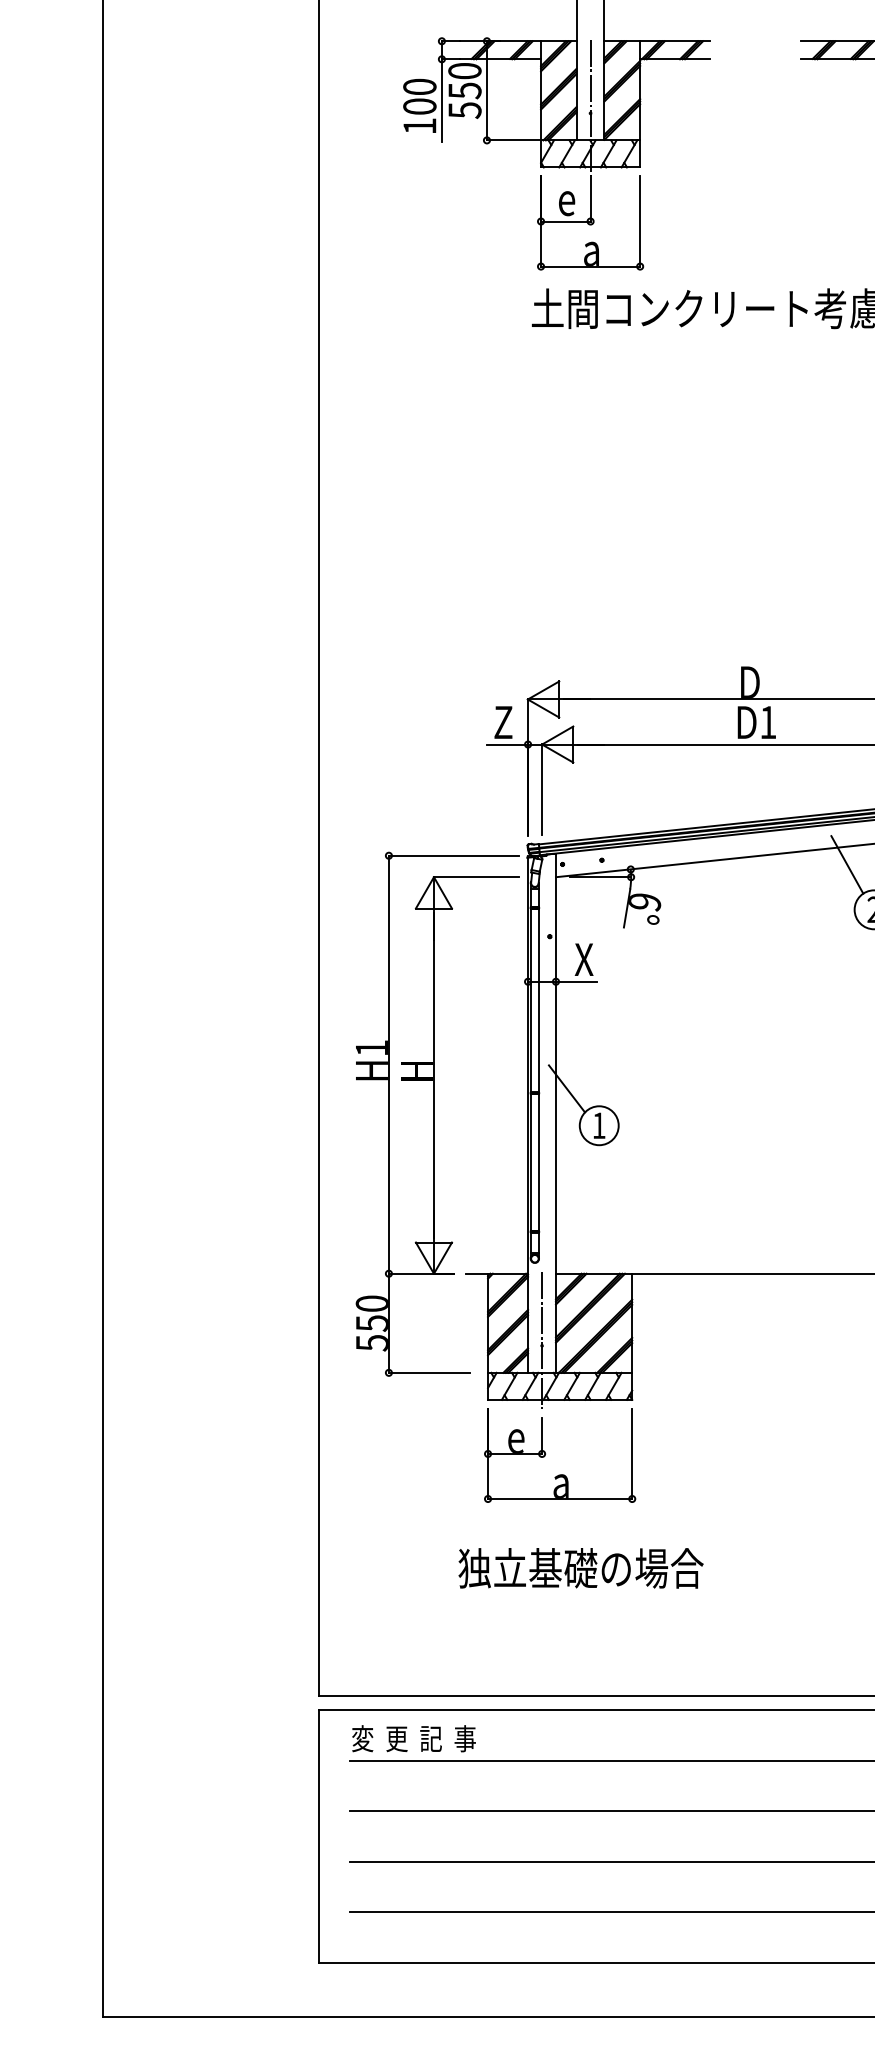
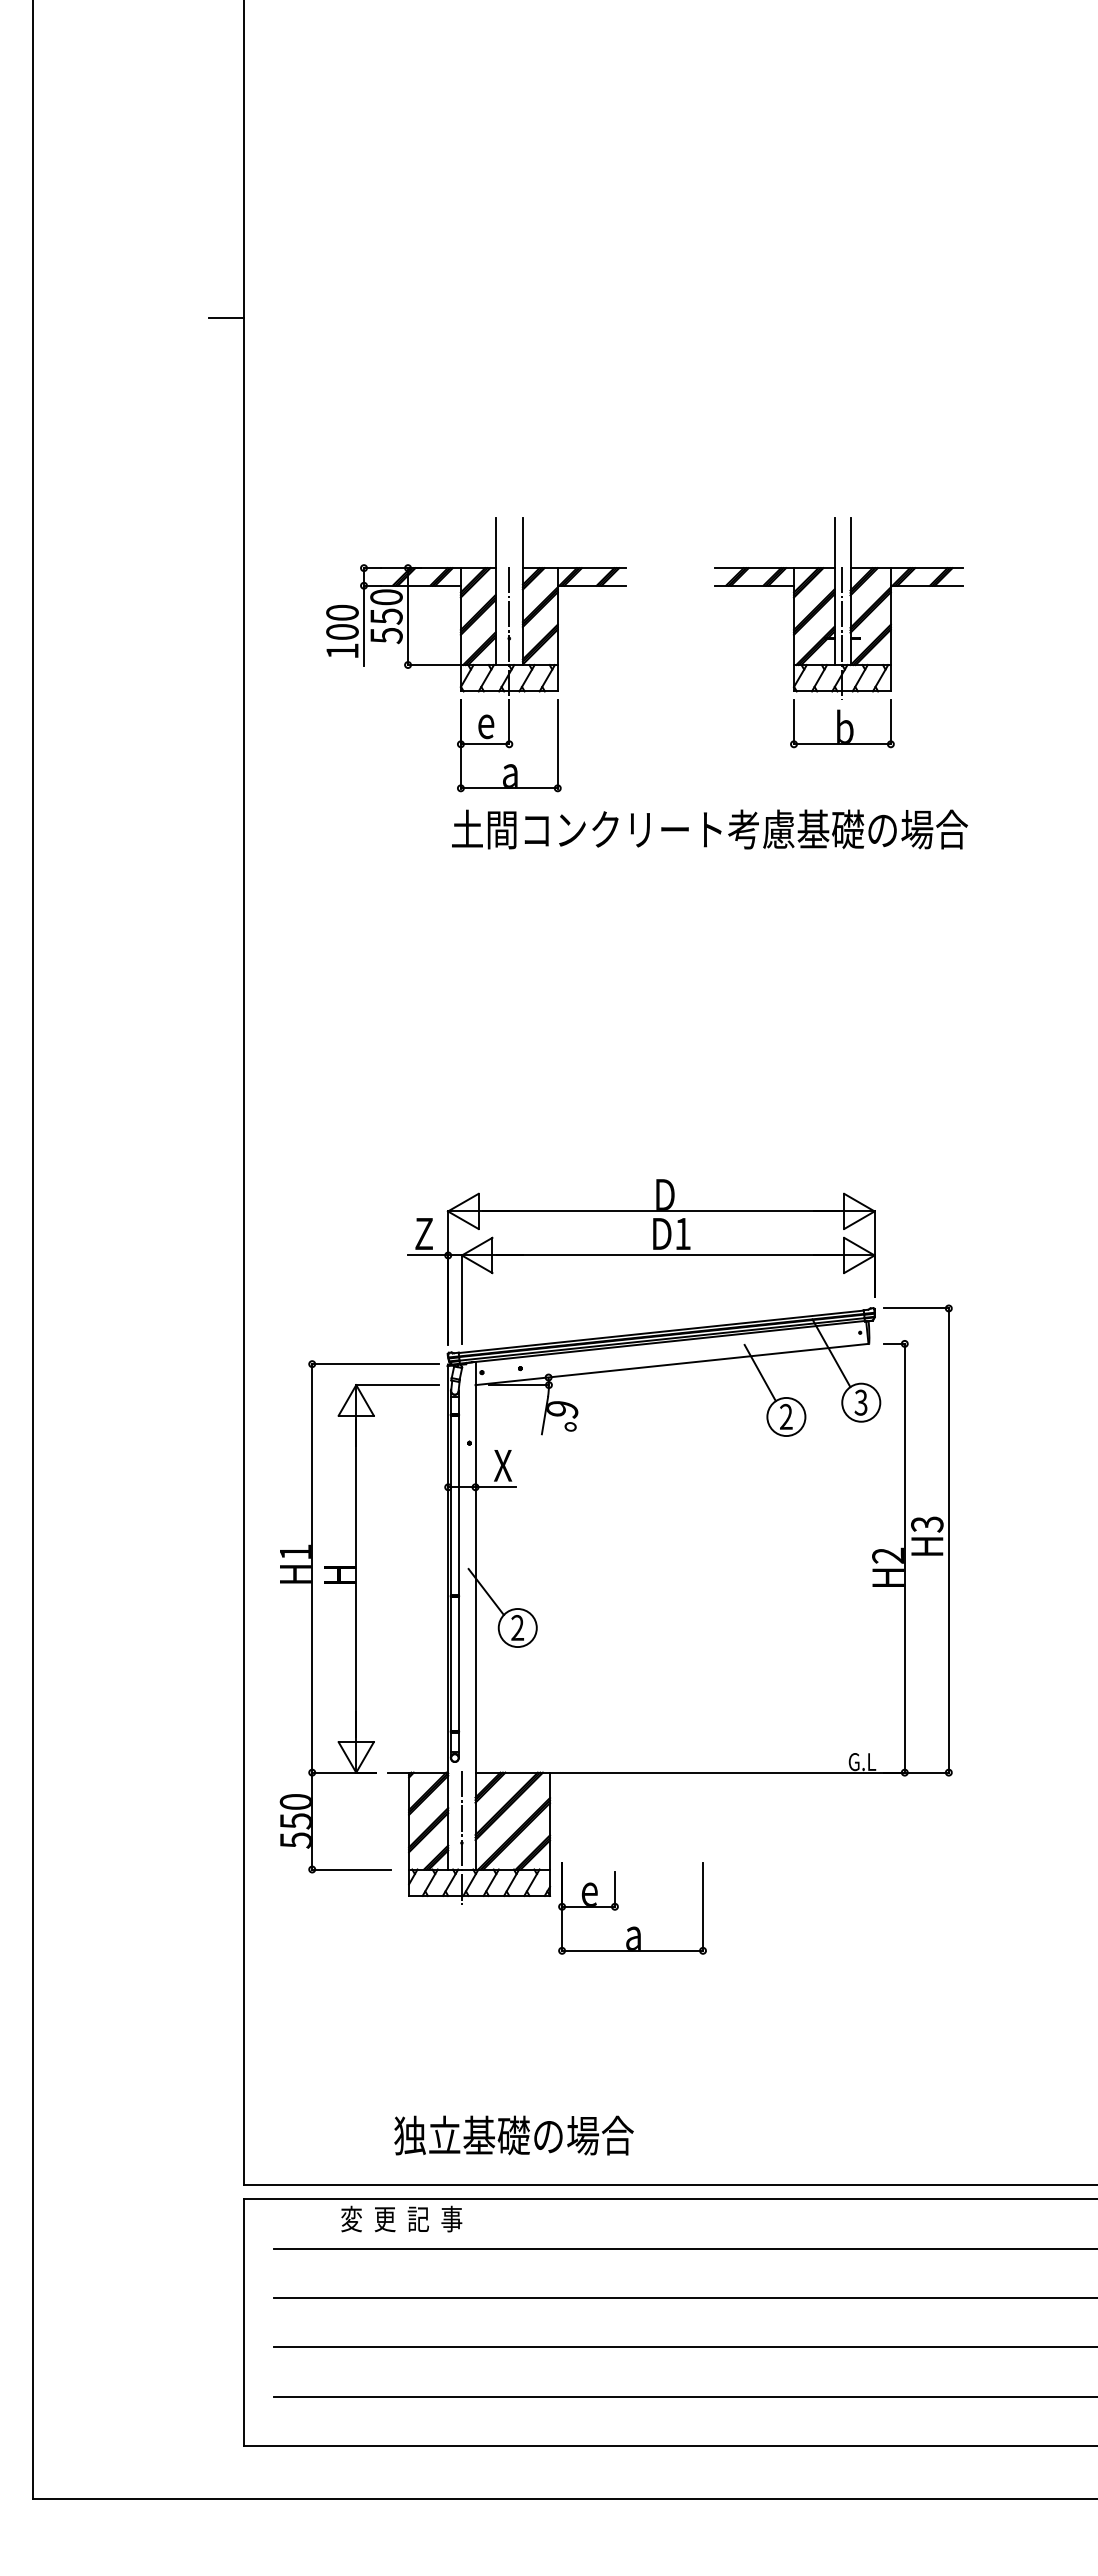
text: (598, 1125) -> (517, 1627), 1 -> 2
part: (545, 1455) -> (618, 1908), moved
text: (580, 1568) -> (513, 2135), moved
text: (413, 1738) -> (401, 2218), moved

